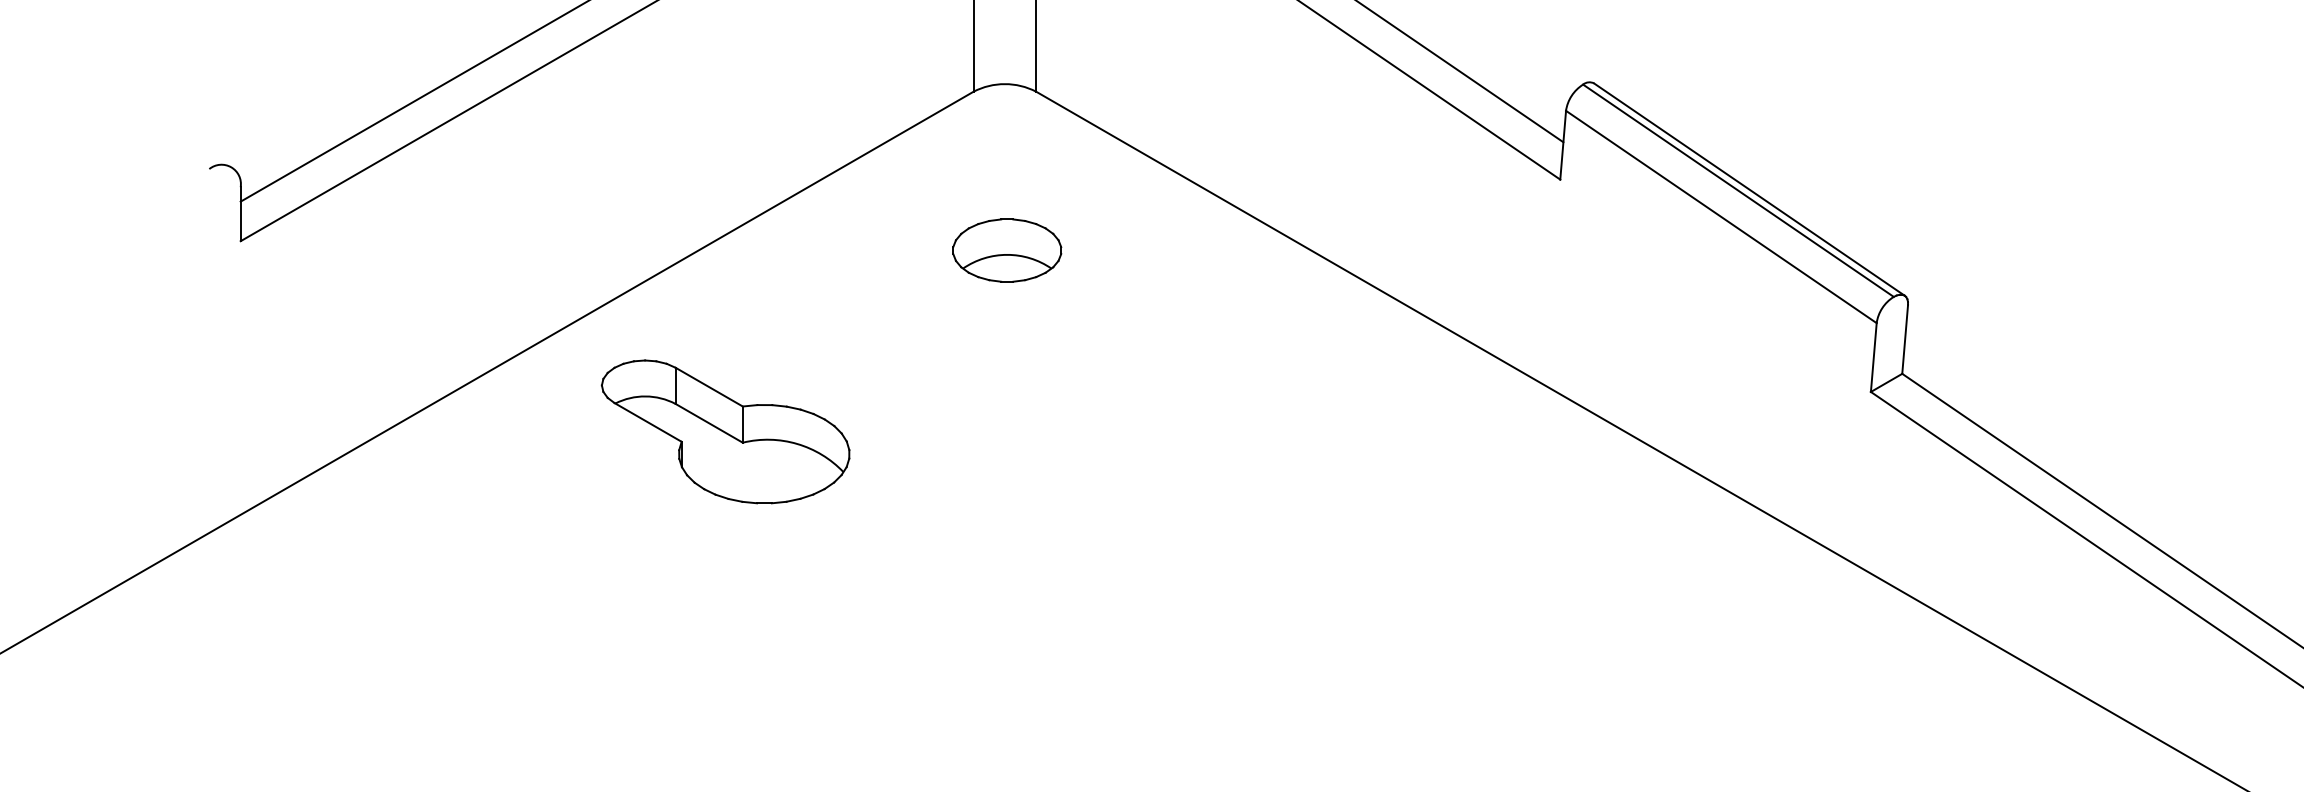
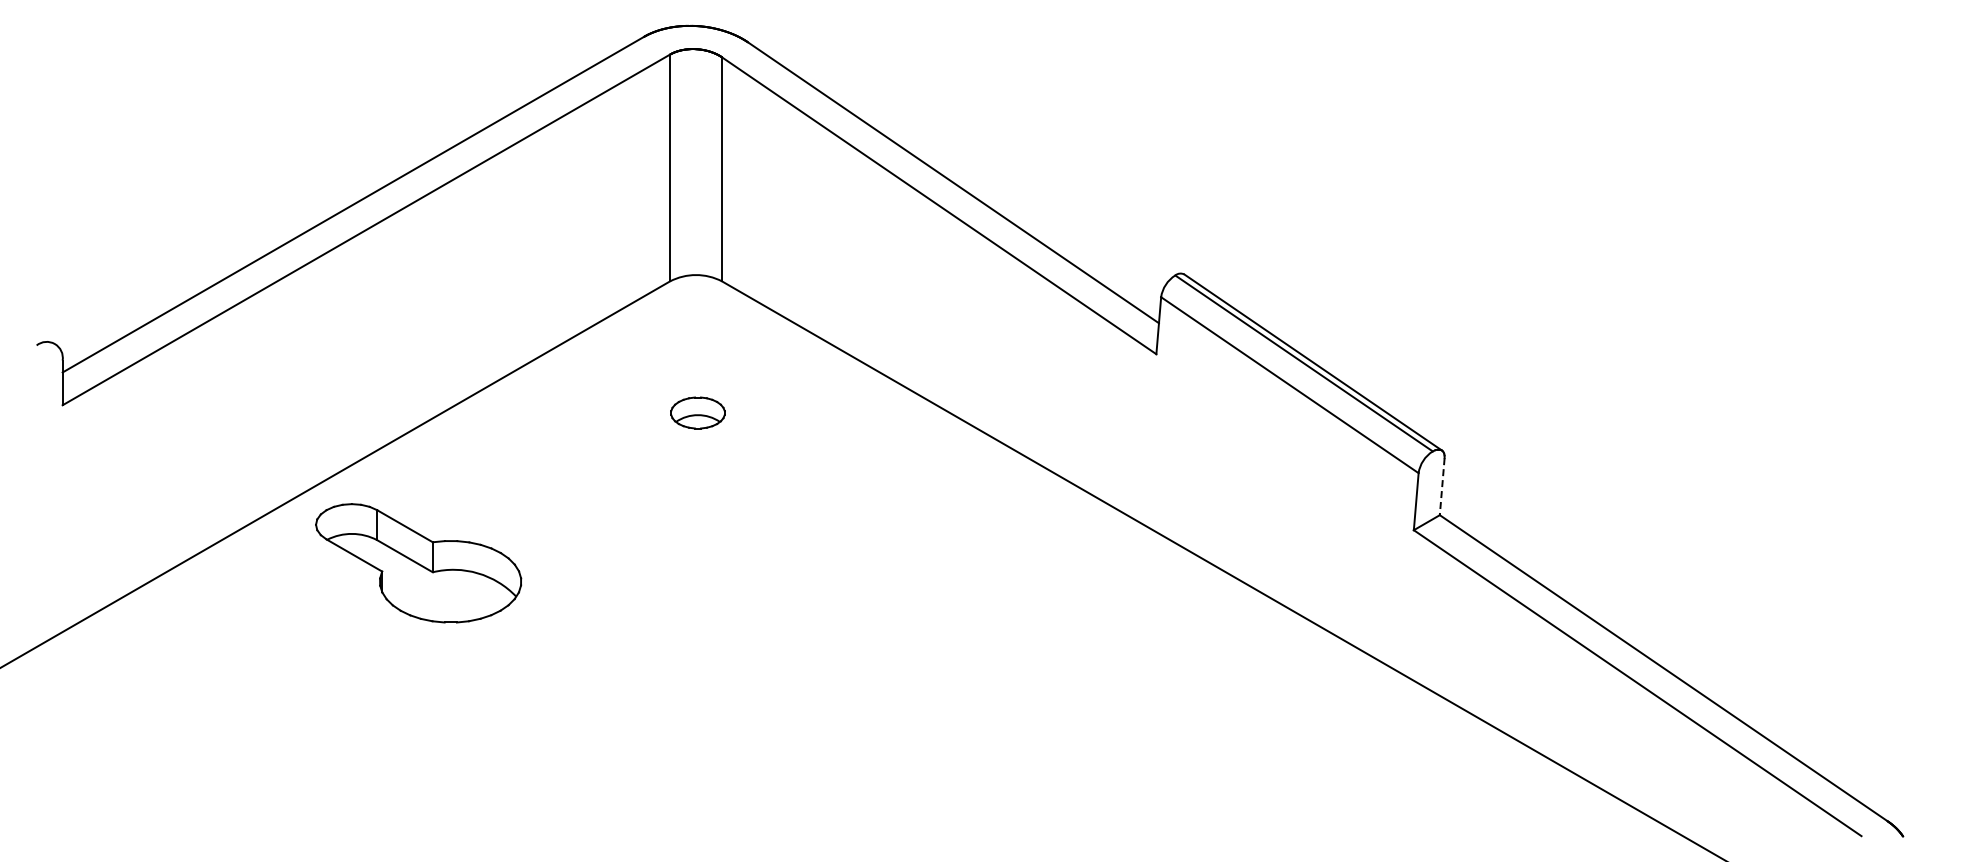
part: (1006, 249) -> (697, 412), size x0.6
line: (1905, 339) -> (1442, 486), solid -> dashed
part: (725, 432) -> (418, 563), moved

